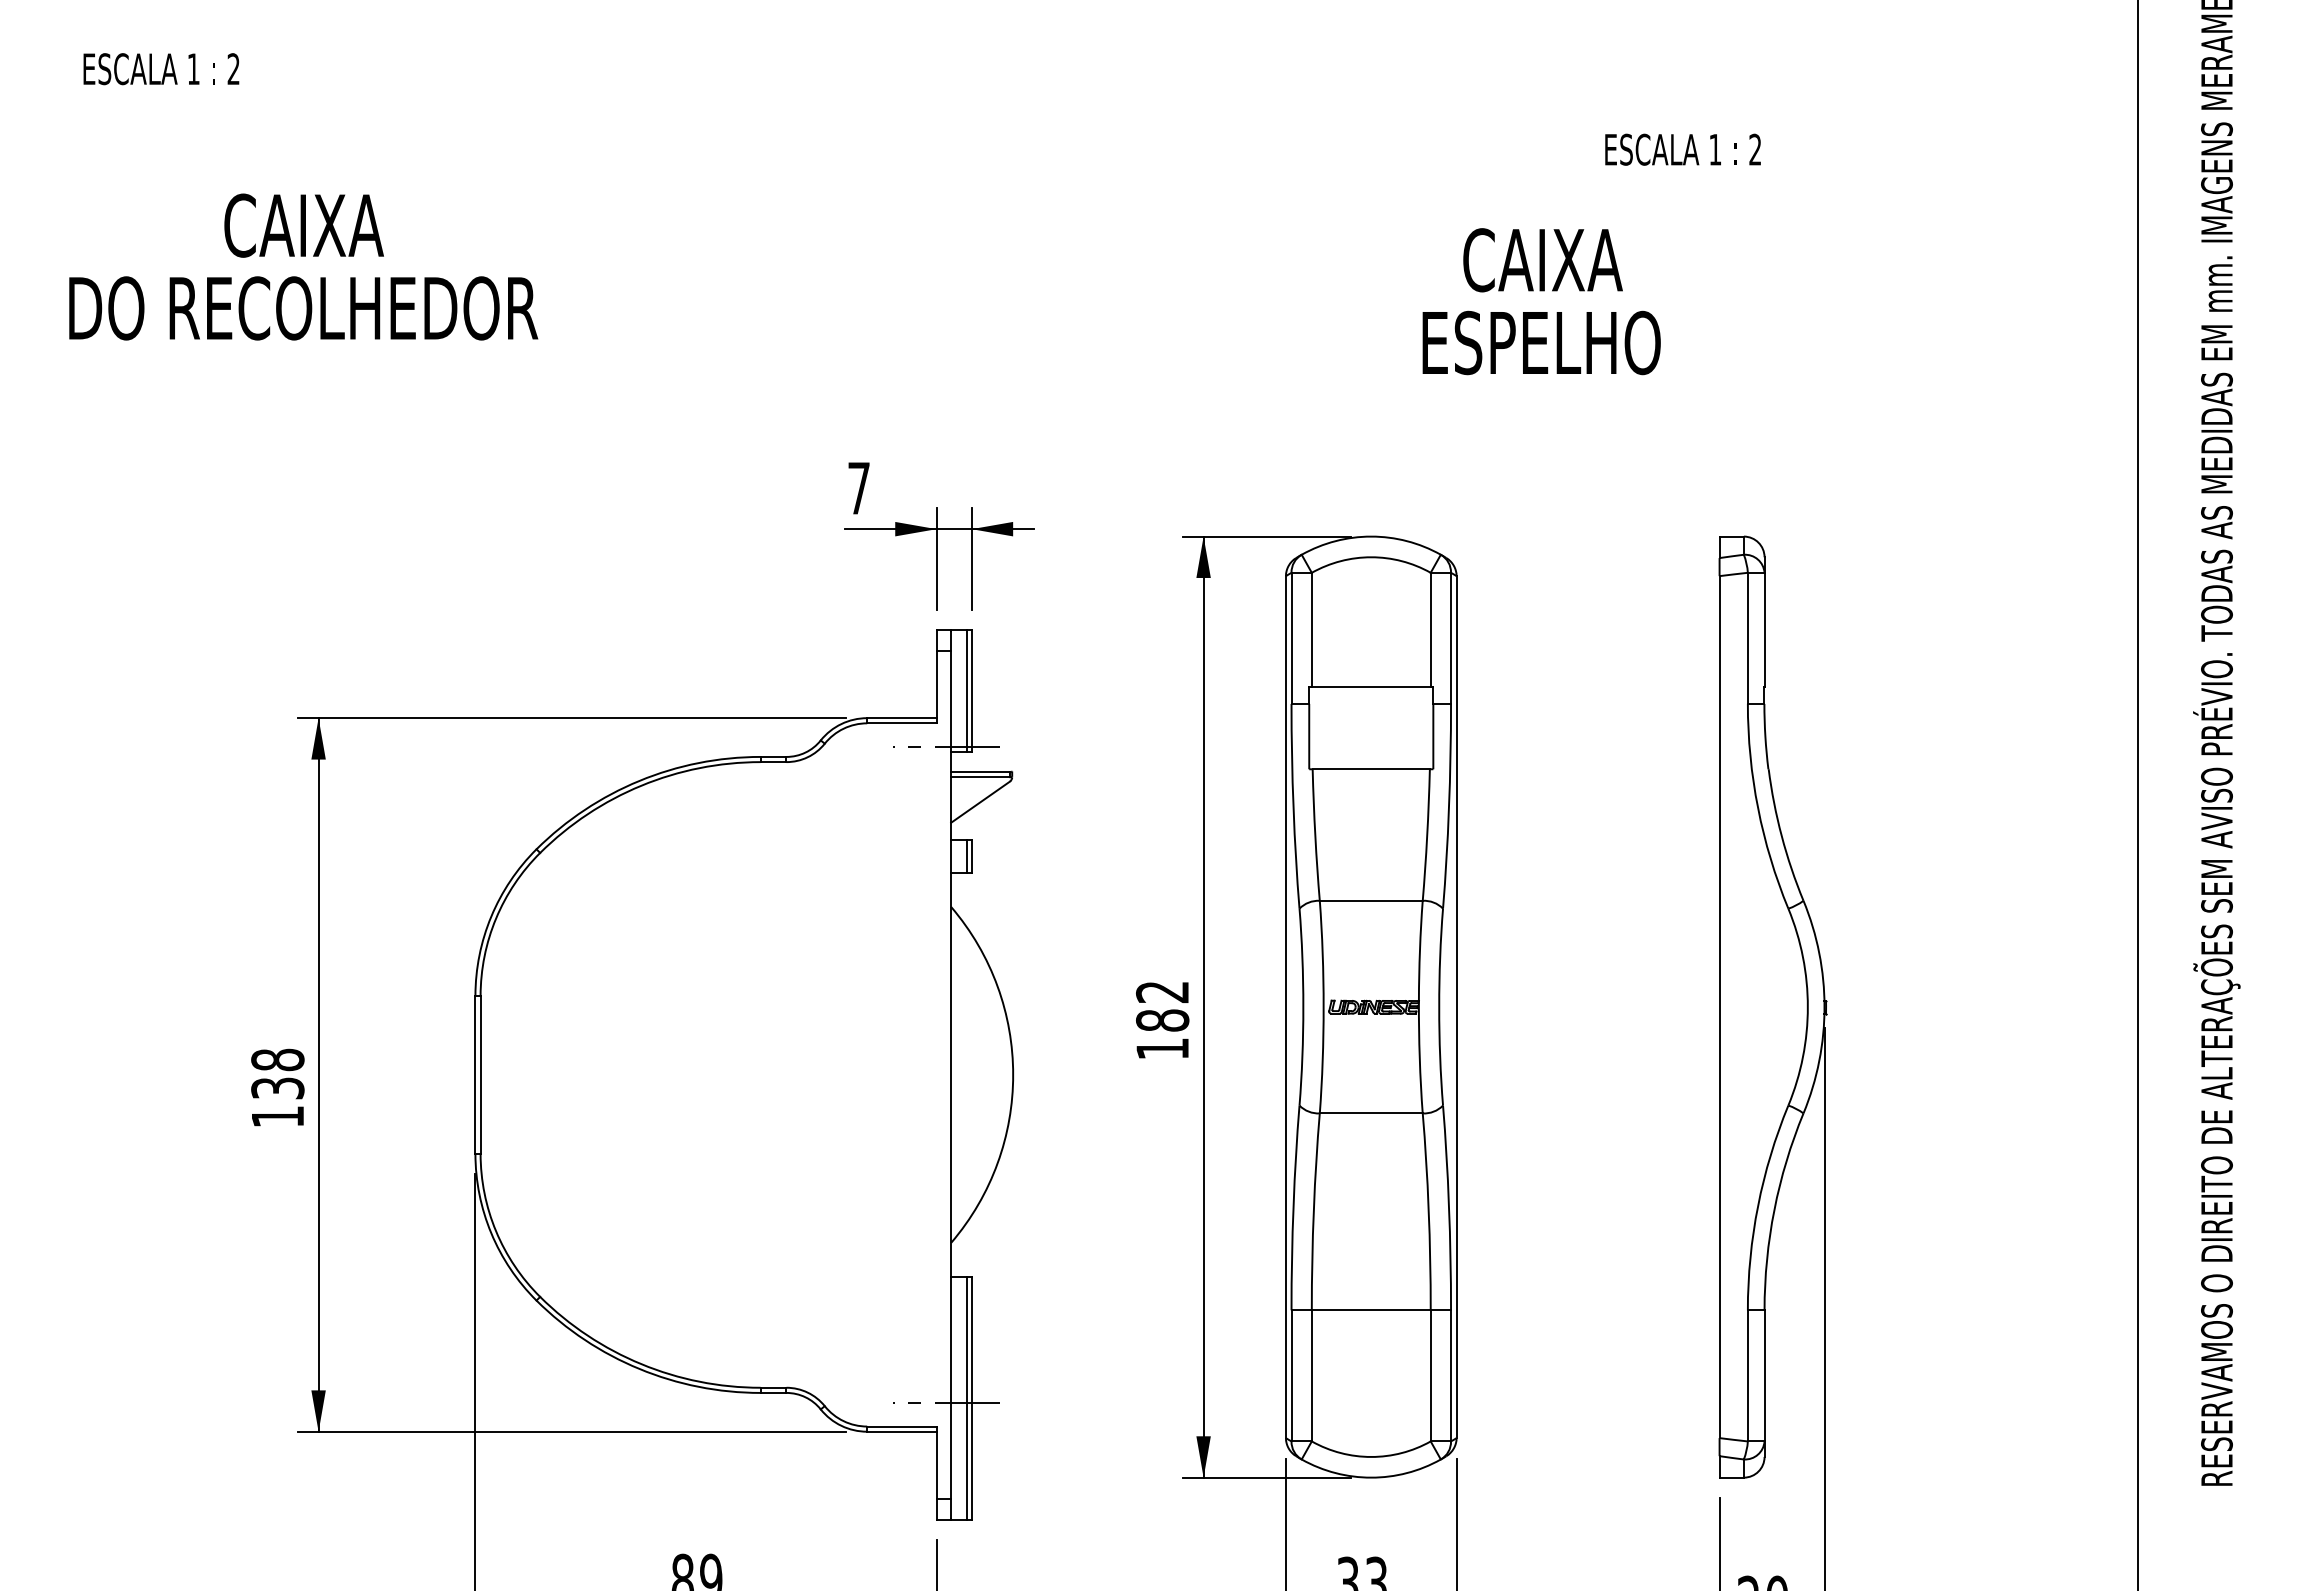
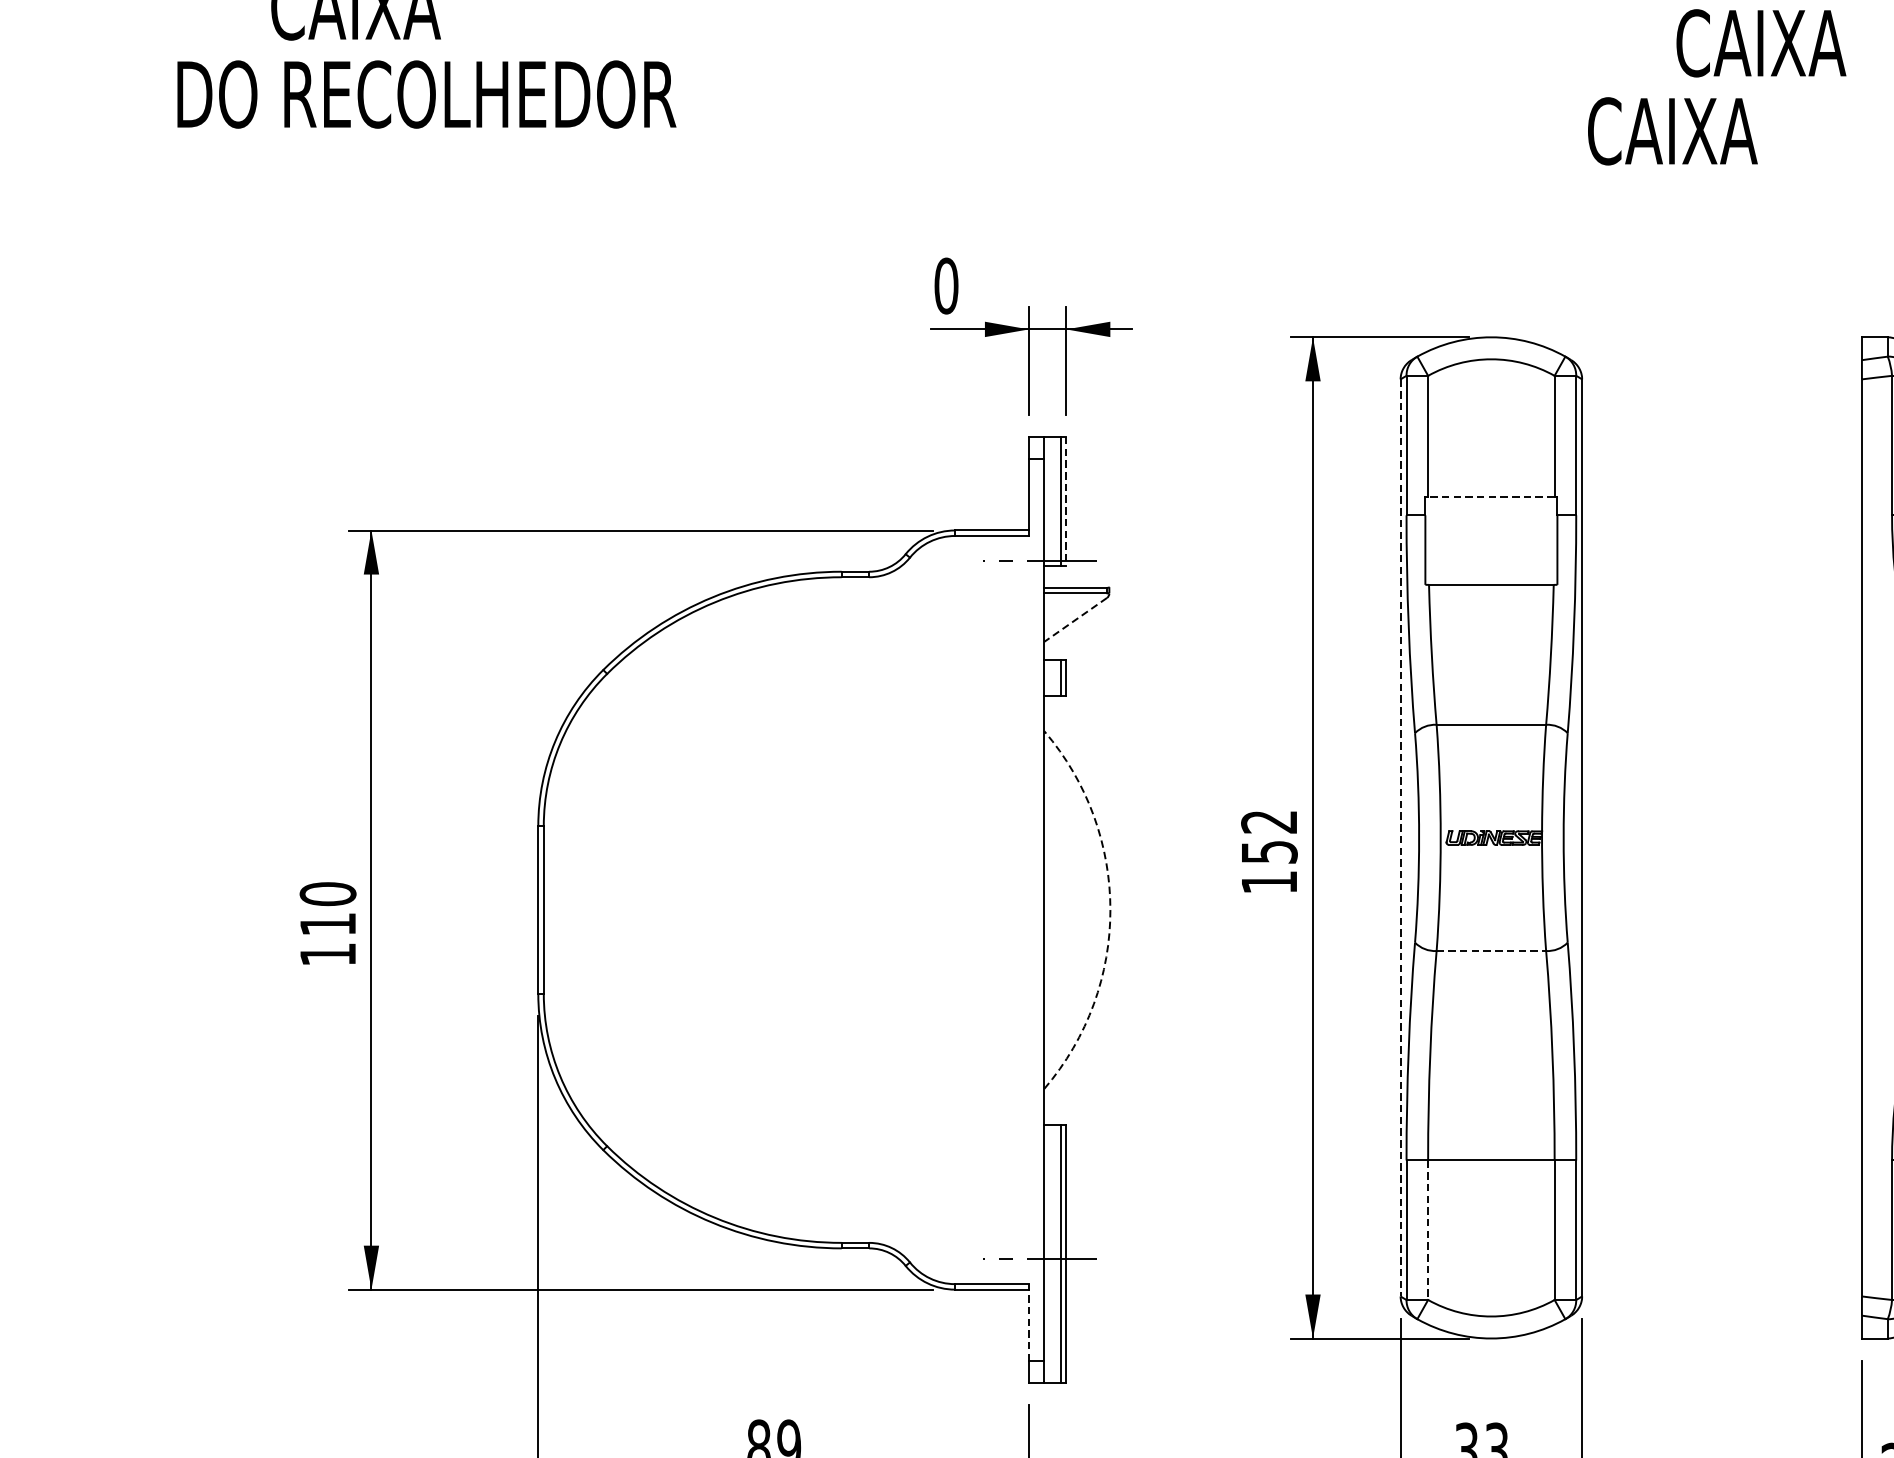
text: (1542, 260) -> (1760, 43), moved
text: (303, 308) -> (426, 94), moved
text: (1541, 342) -> (1672, 130), ESPELHO -> CAIXA
text: (859, 488) -> (946, 286), 7 -> 0
line: (1370, 686) -> (1490, 496), solid -> dashed
line: (971, 691) -> (1066, 502), solid -> dashed
line: (980, 802) -> (1075, 620), solid -> dashed
line: (1285, 1007) -> (1400, 838), solid -> dashed
text: (1162, 1020) -> (1269, 852), 182 -> 152
text: (277, 1073) -> (327, 908), 138 -> 110
arc: (1013, 1074) -> (1110, 909), solid -> dashed
line: (1371, 1113) -> (1491, 951), solid -> dashed
line: (1311, 1375) -> (1427, 1229), solid -> dashed
line: (936, 1462) -> (1028, 1322), solid -> dashed

